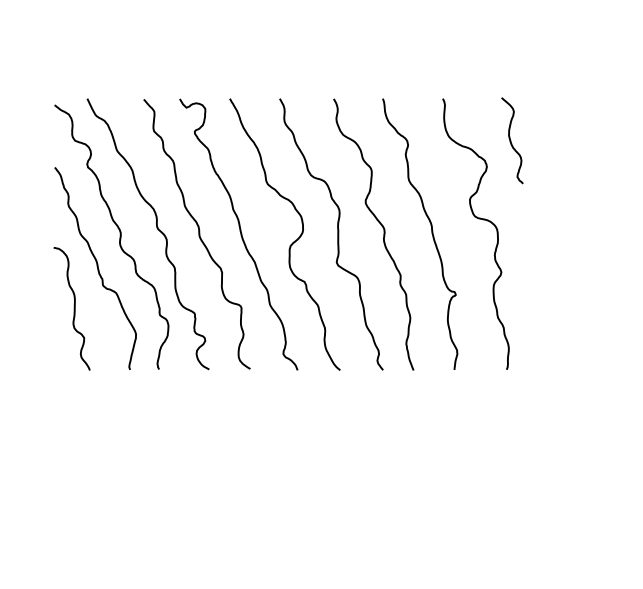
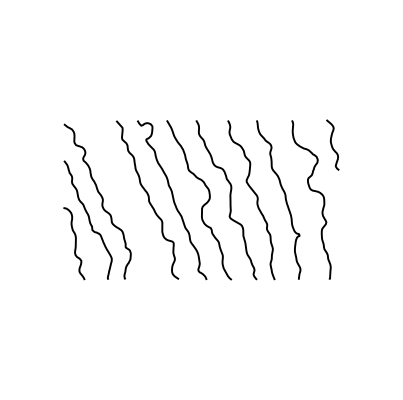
curve: (157, 231) -> (124, 198), removed

